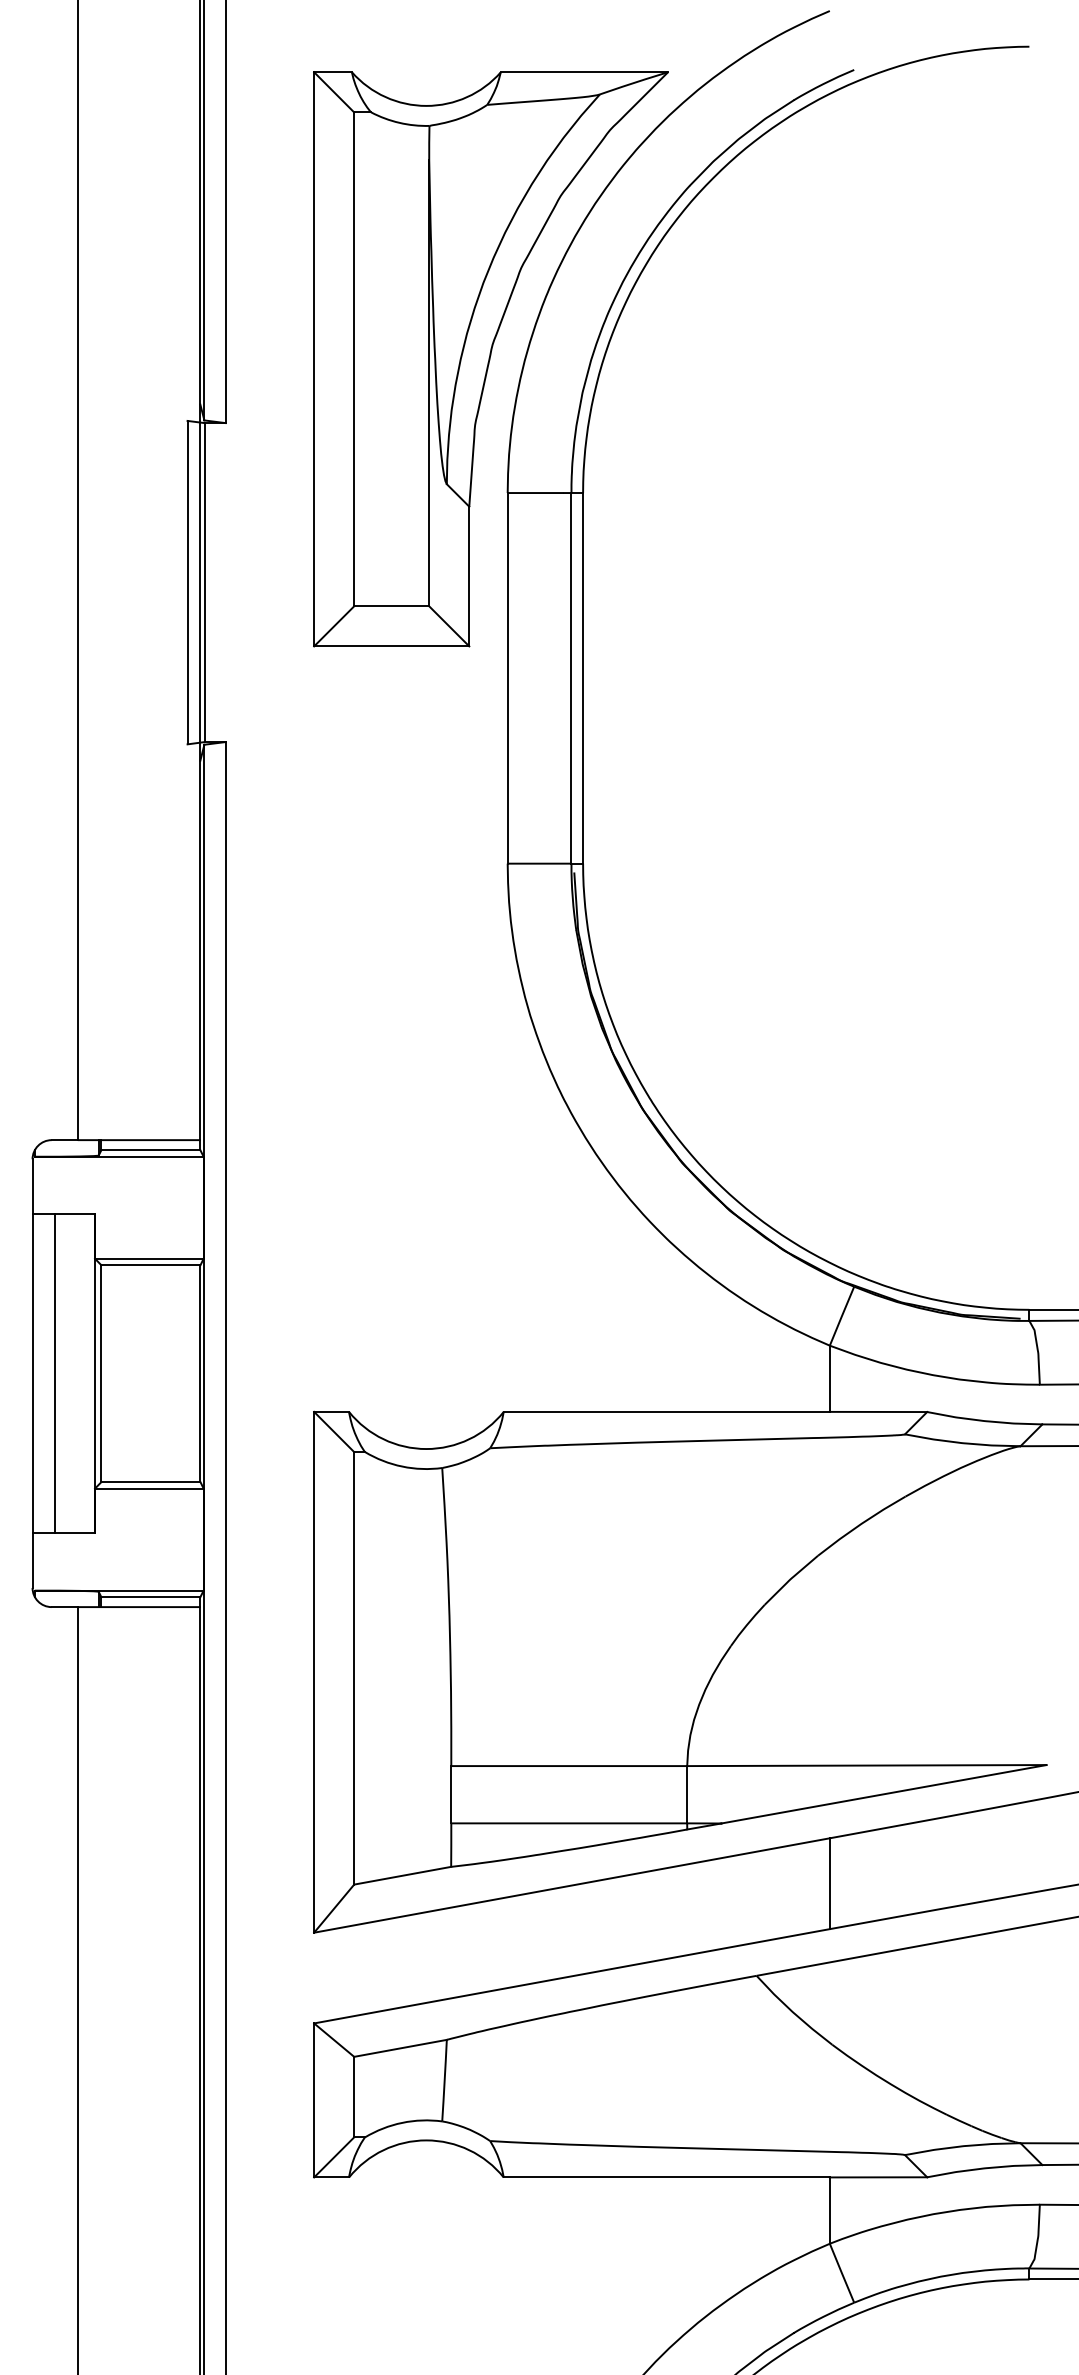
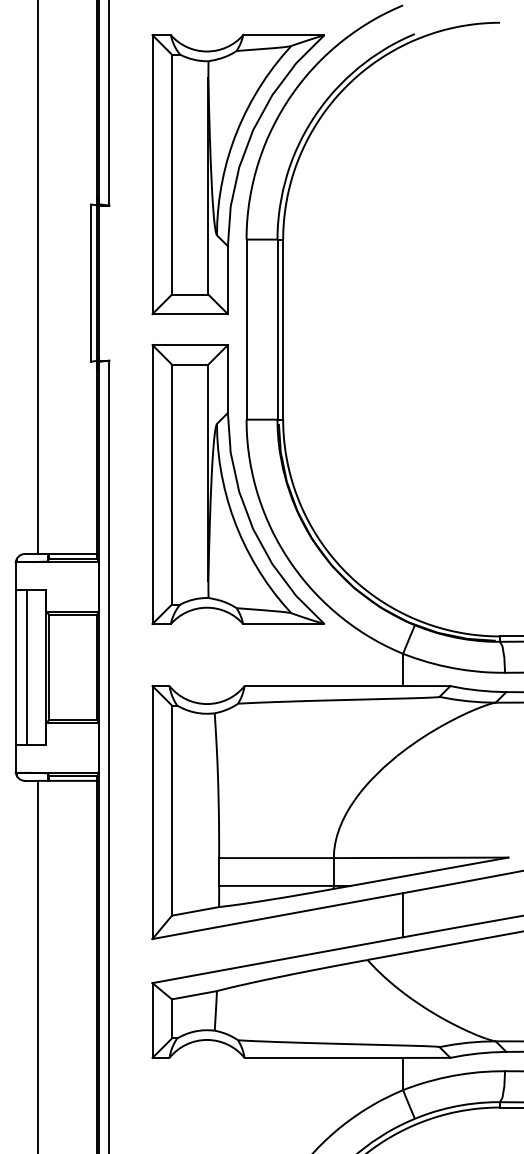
part: (489, 997) -> (237, 484), added

